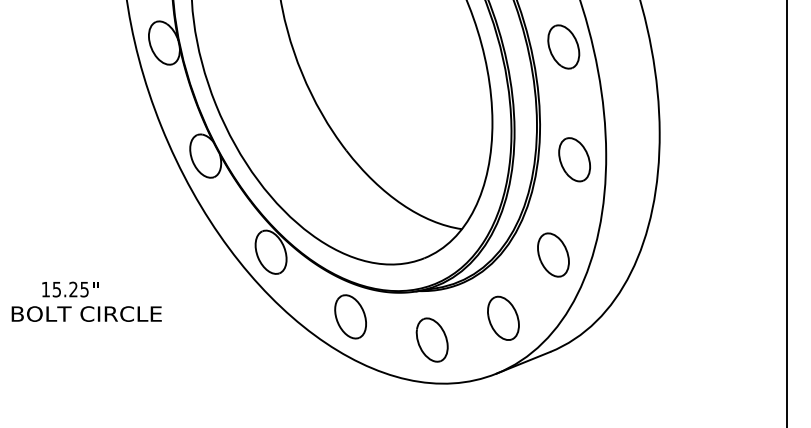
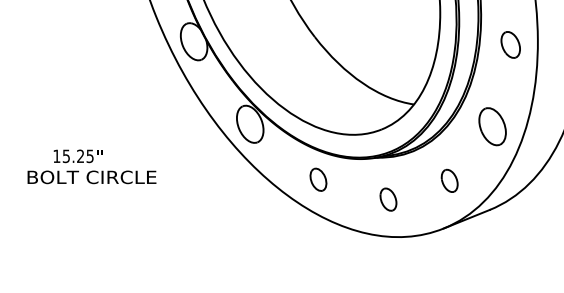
part: (574, 159) -> (510, 44), size x0.7
part: (350, 316) -> (318, 179), size x0.6
part: (503, 317) -> (449, 180), size x0.6
part: (431, 339) -> (387, 199), size x0.6

